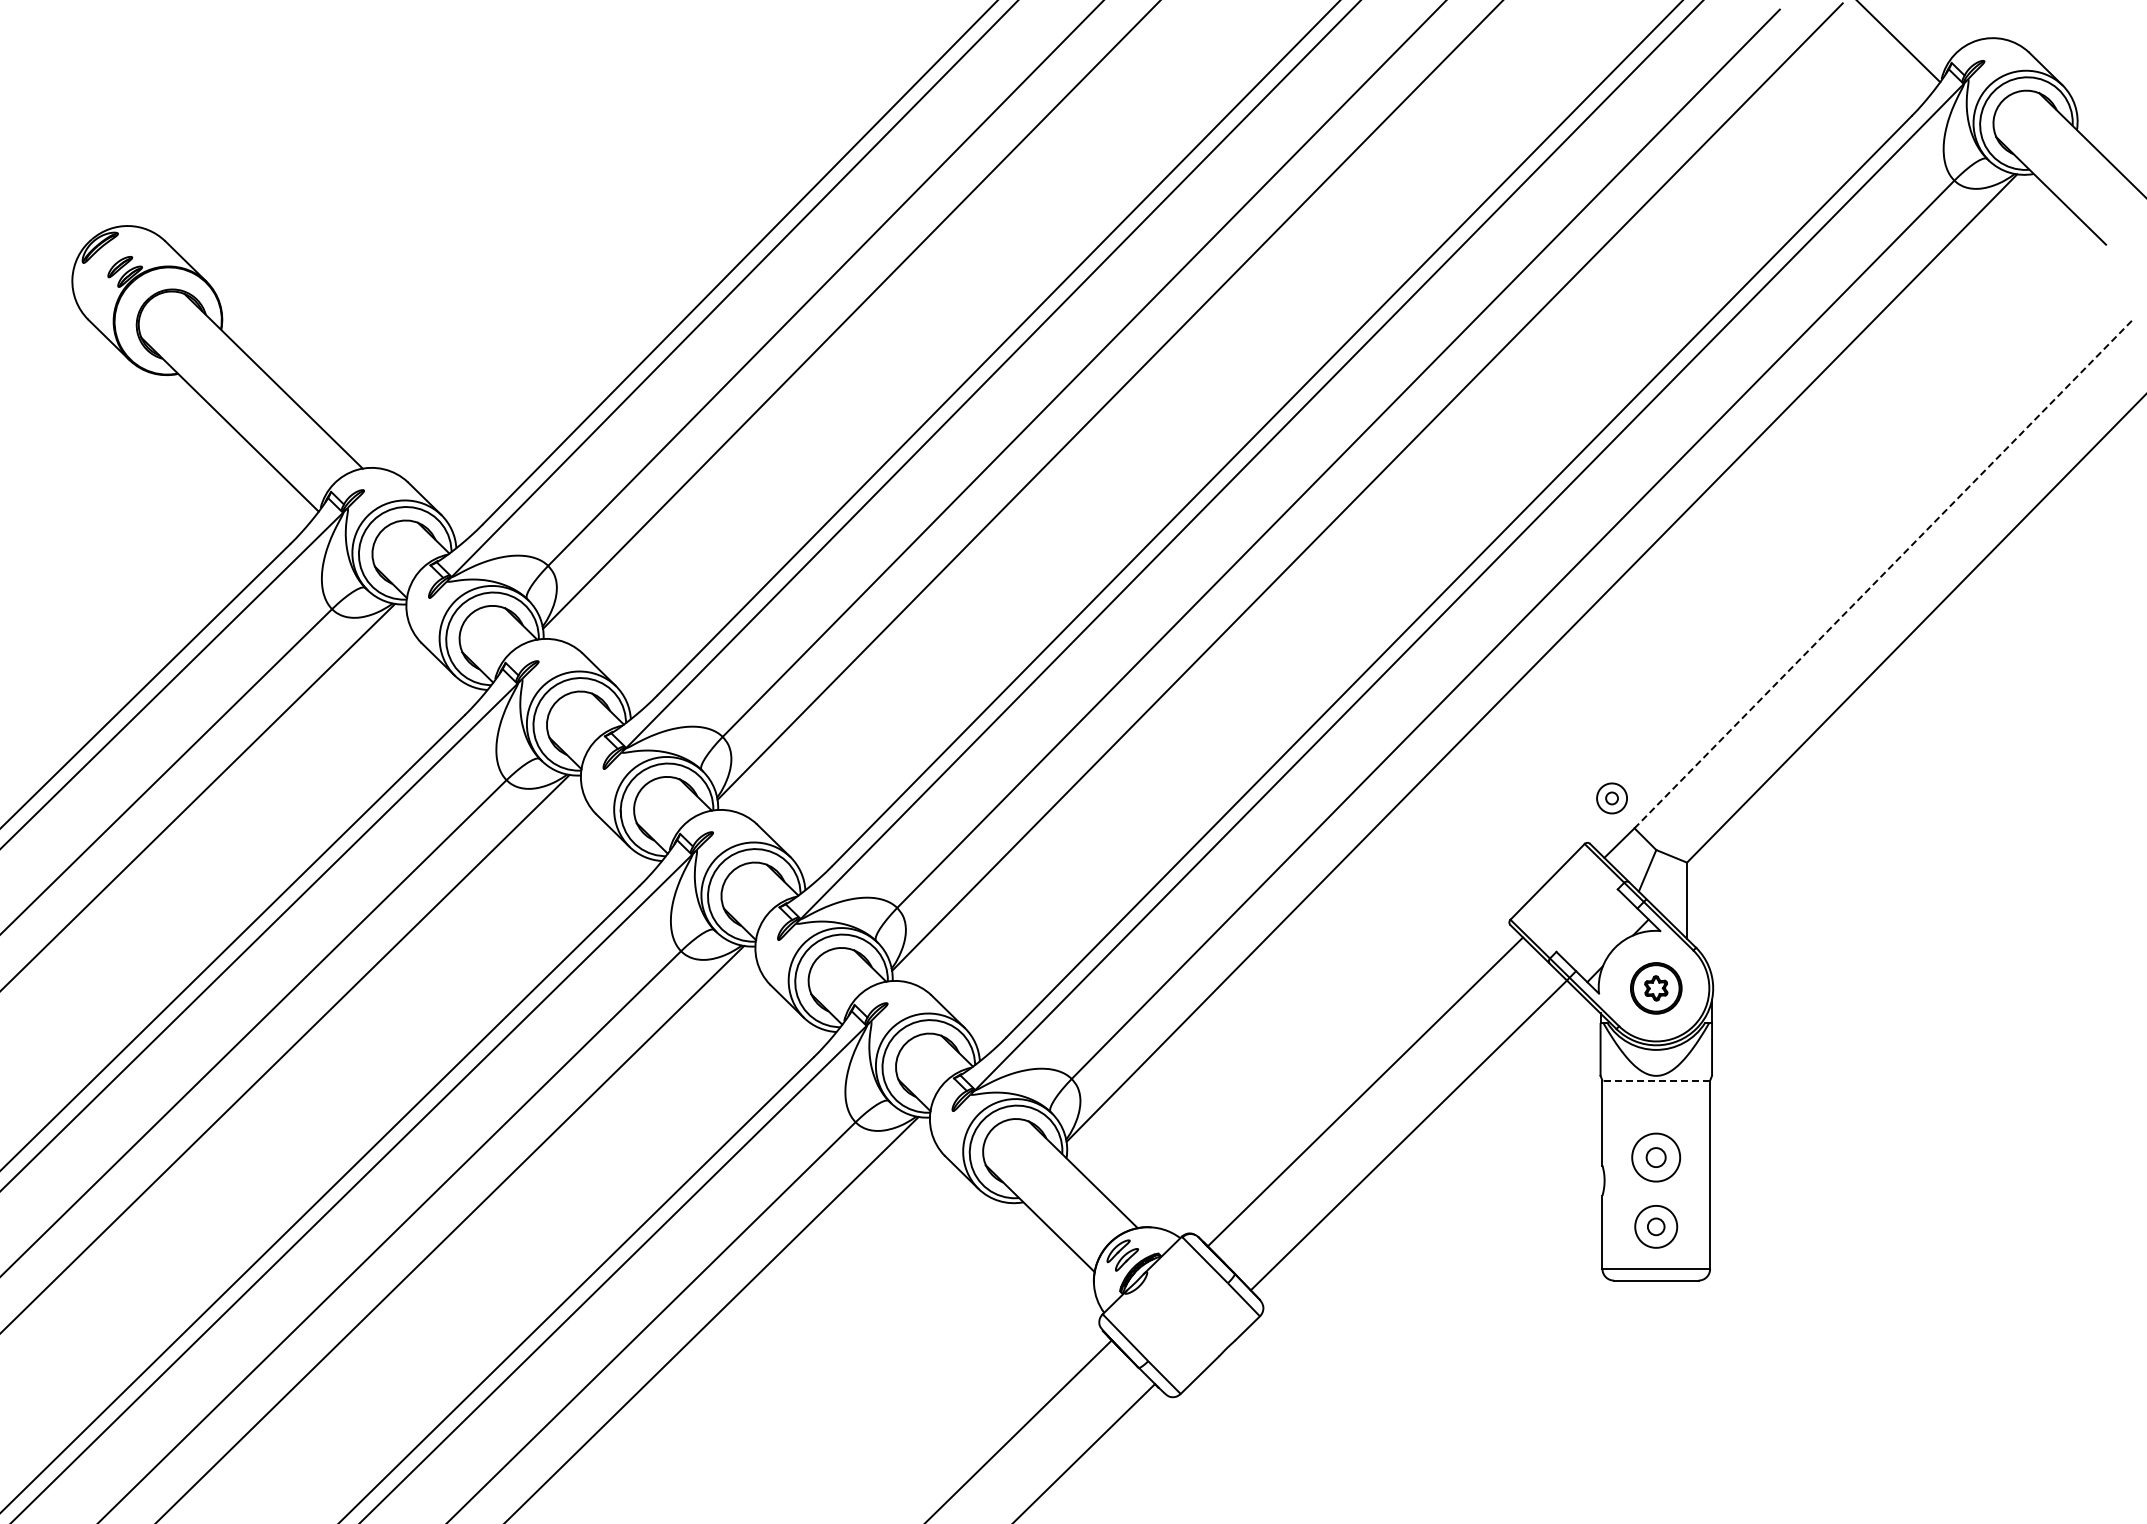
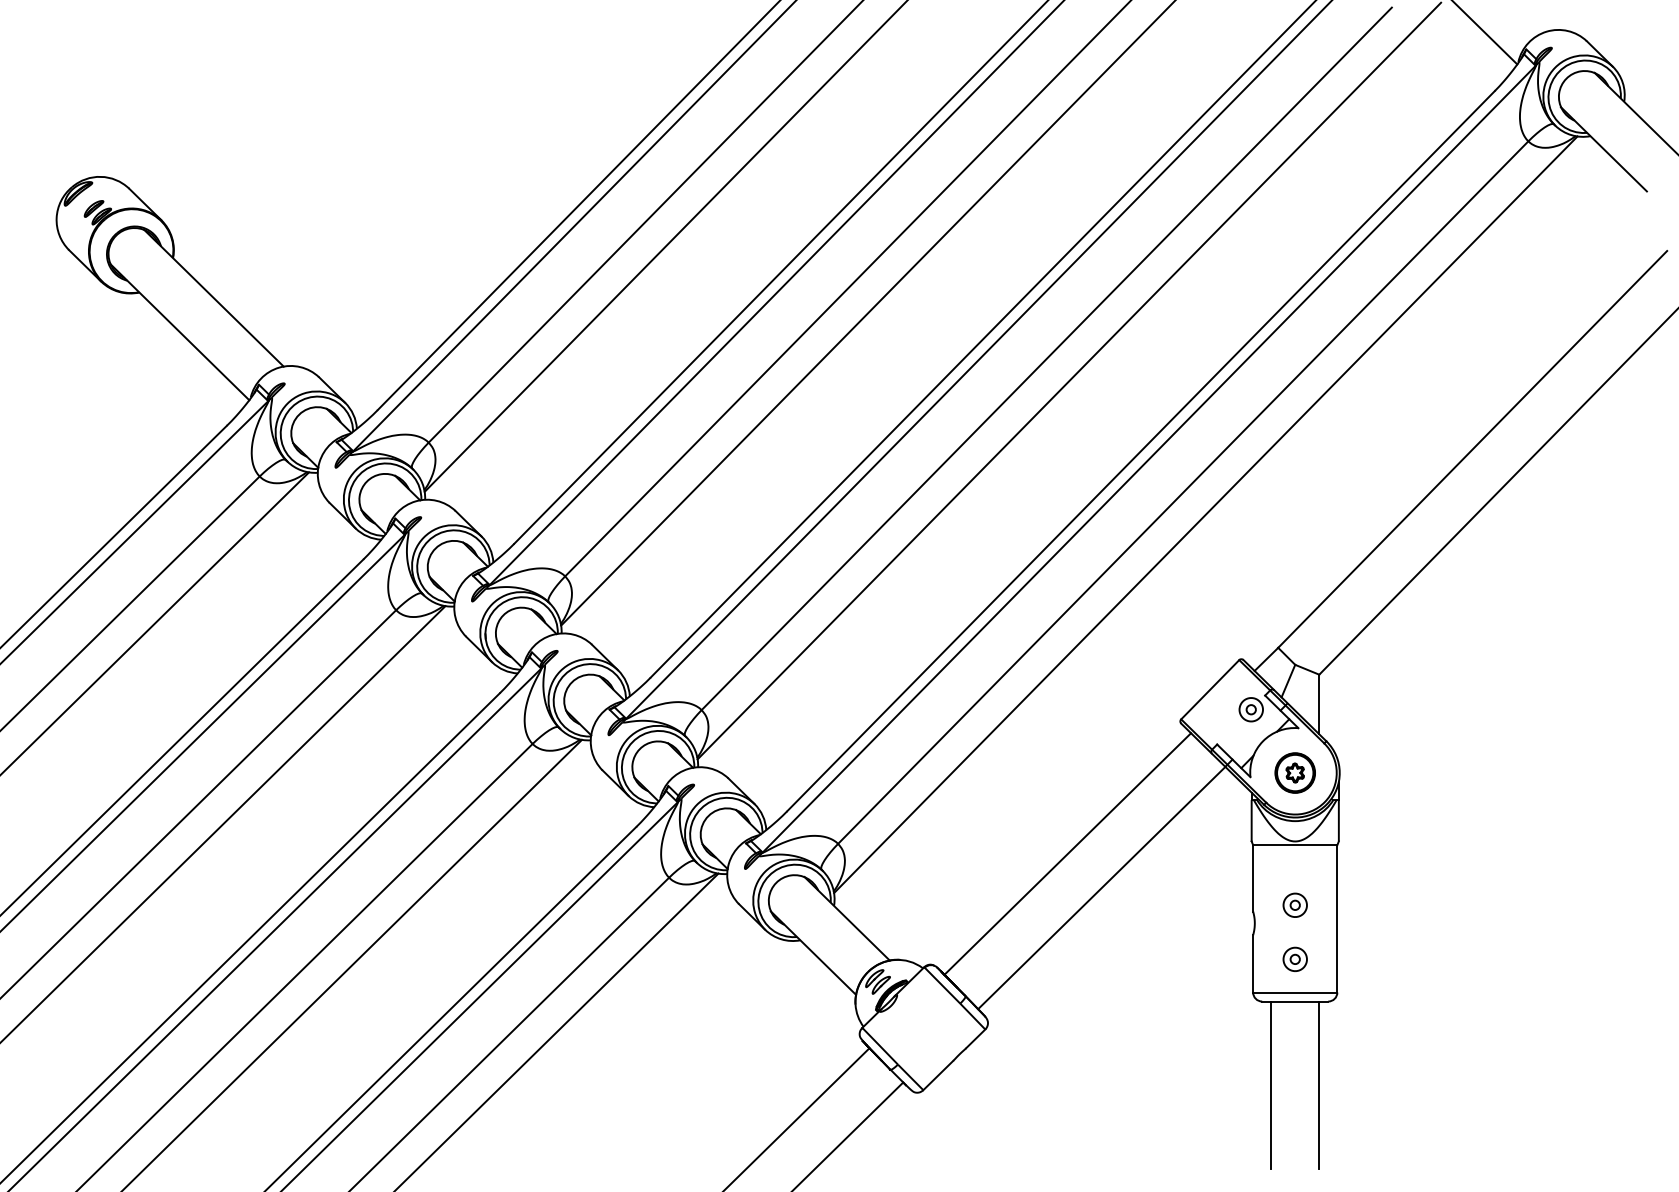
line: (1882, 574) -> (1472, 449), dashed -> solid
part: (1611, 798) -> (1250, 709), moved
line: (1656, 1080) -> (1295, 845), dashed -> solid
part: (1656, 1157) -> (1295, 905), size x0.62
part: (1656, 1226) -> (1295, 959), size x0.71
line: (1625, 1387) -> (1271, 1085), added
line: (1687, 1387) -> (1319, 1085), added

